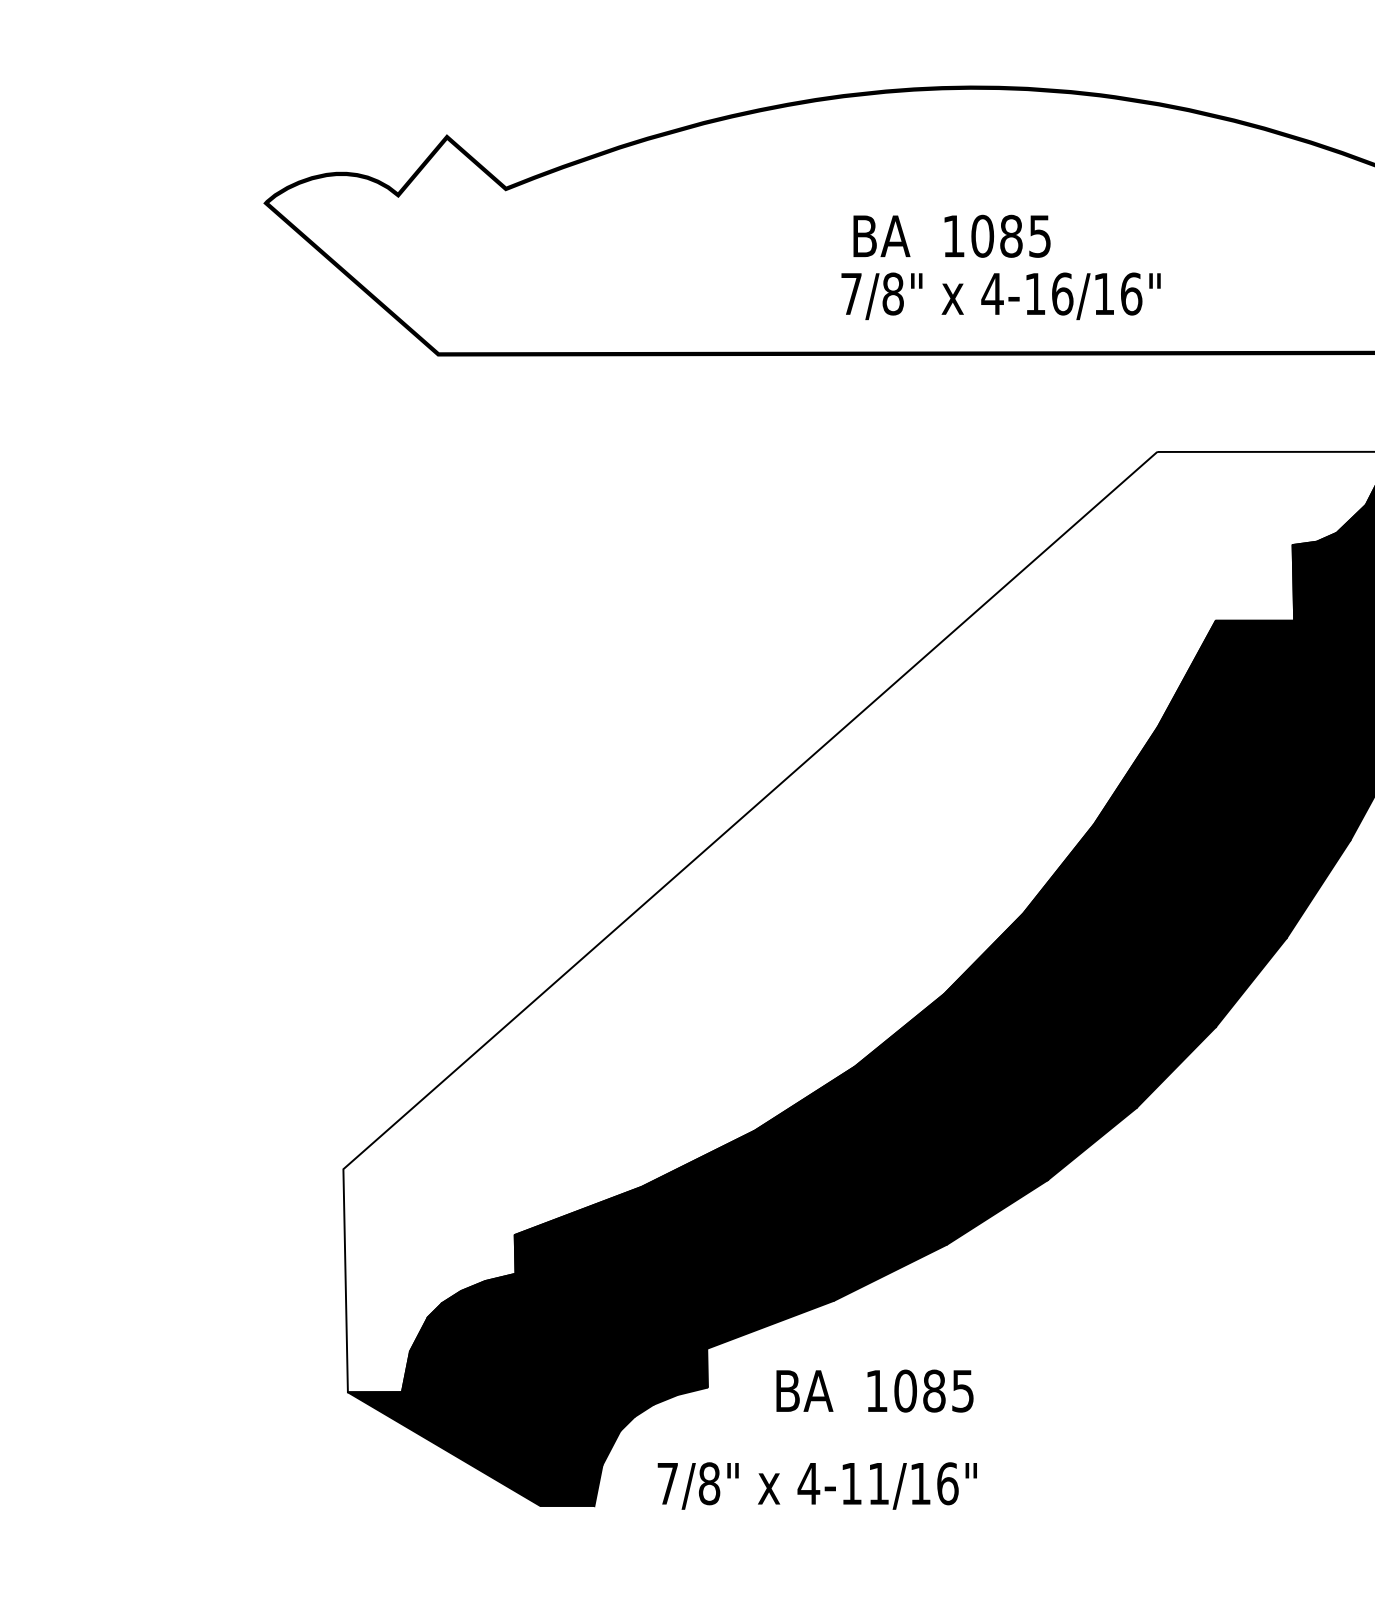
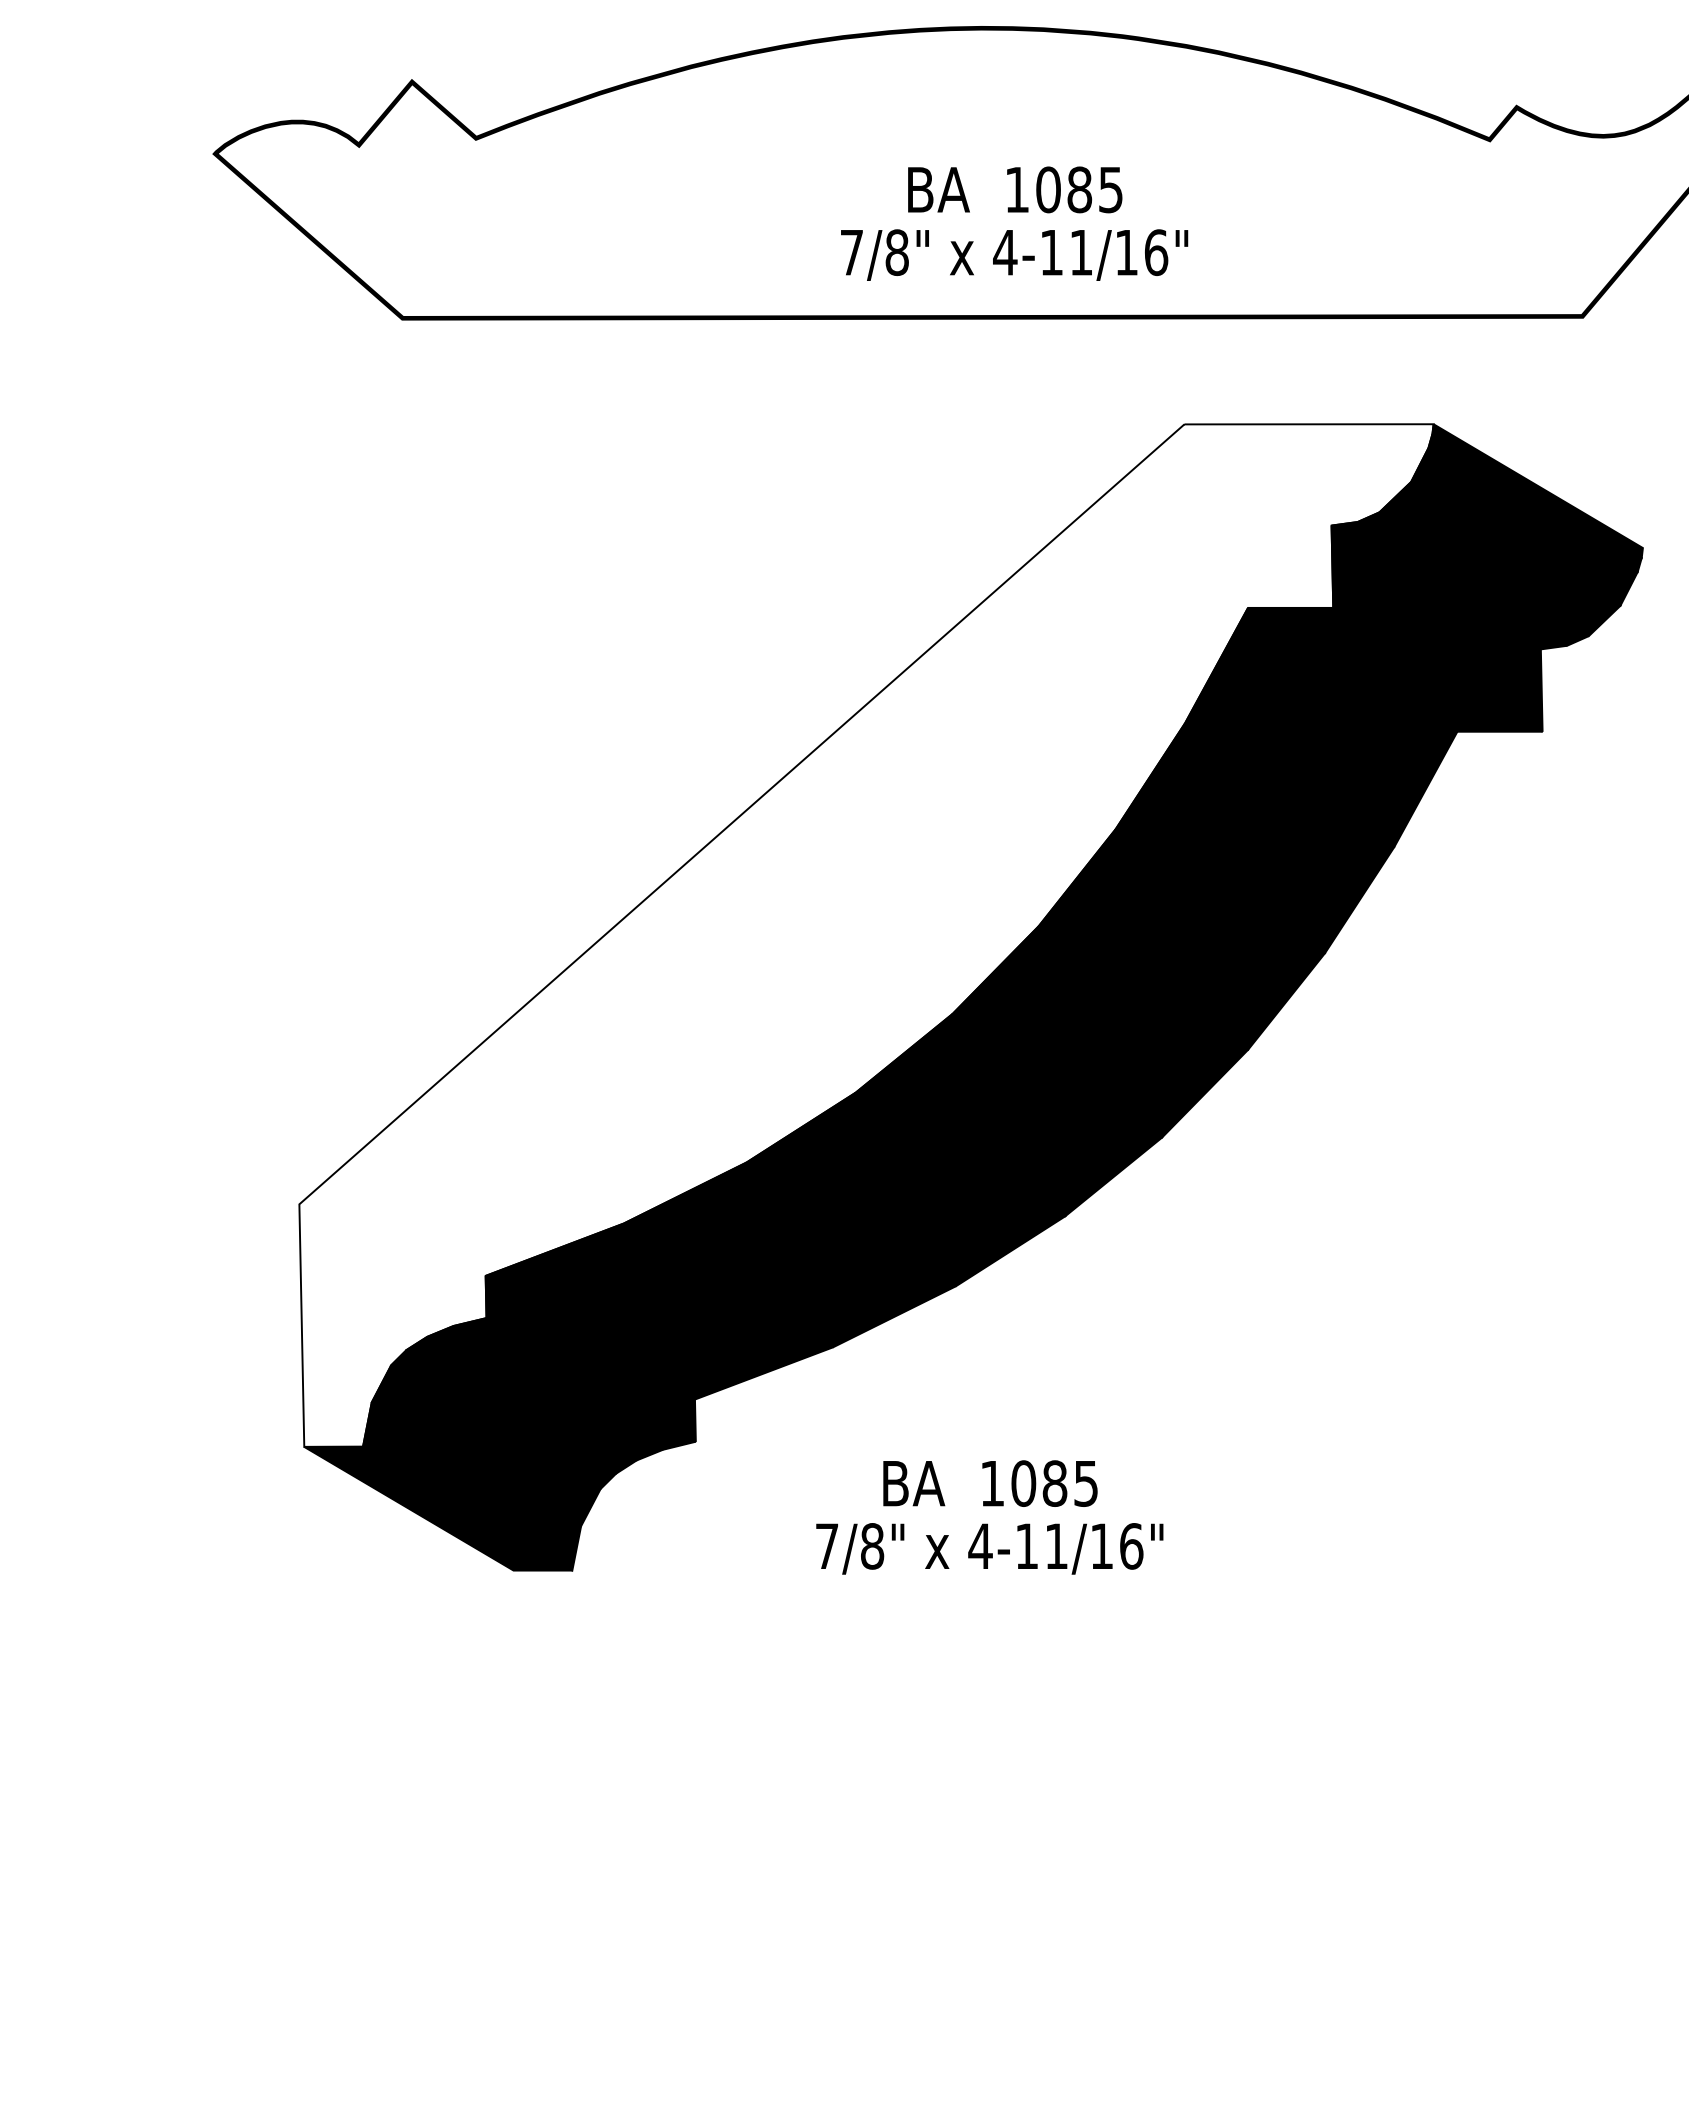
text: (952, 235) -> (1015, 189), moved
text: (1062, 293) -> (1081, 252), 4-16/16" -> 4-11/16"
text: (875, 1390) -> (990, 1483), moved
text: (817, 1485) -> (989, 1548), moved

